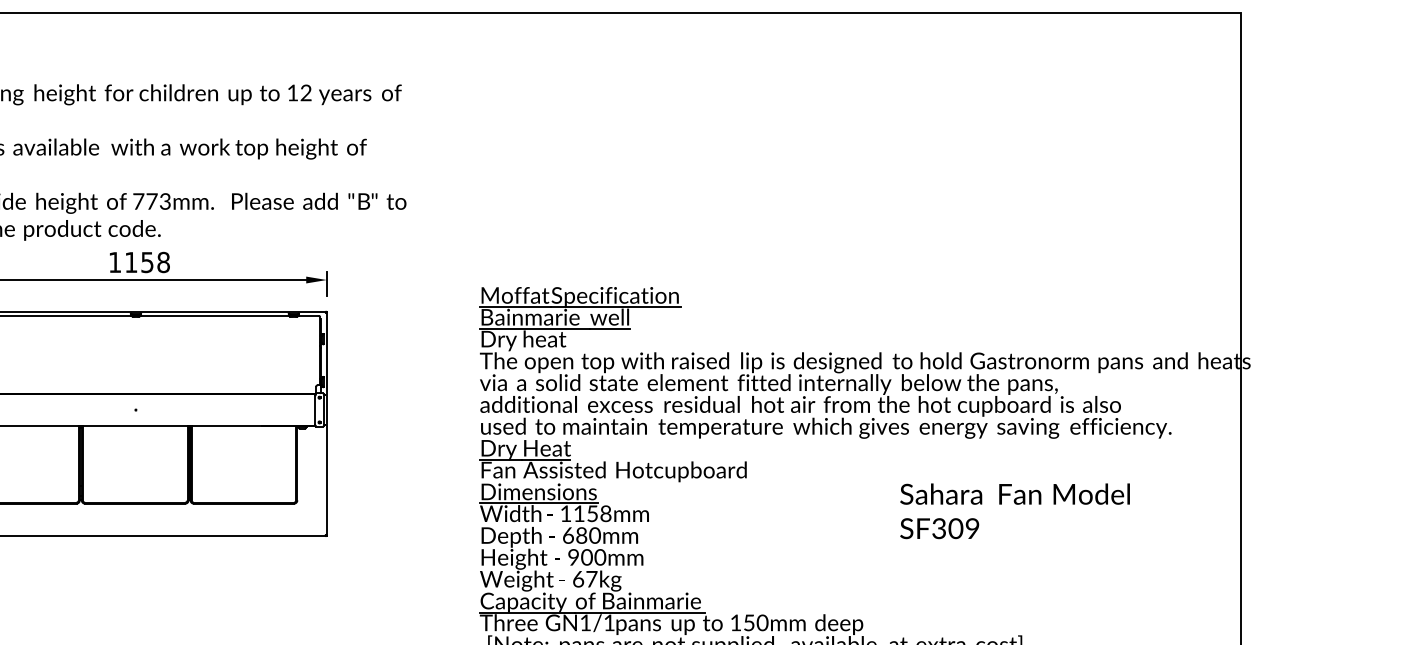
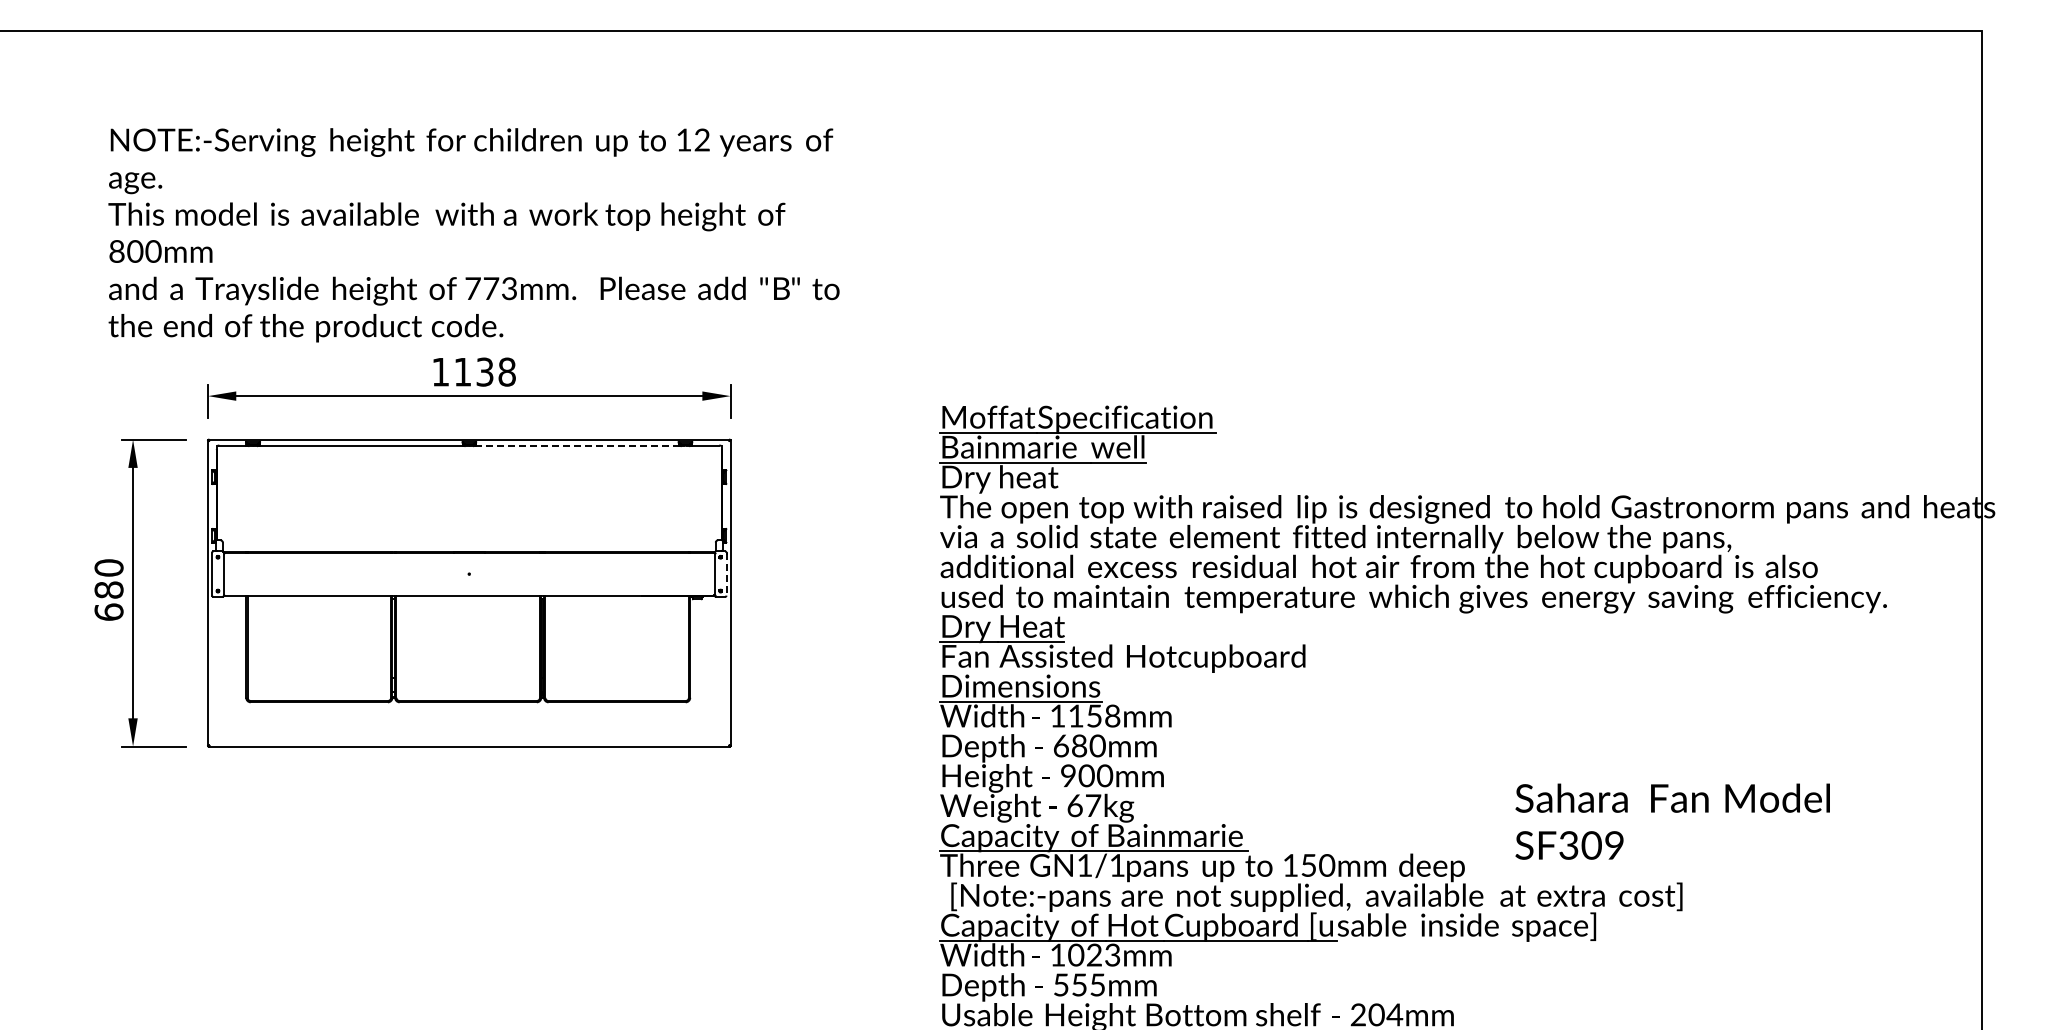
text: (147, 262) -> (485, 371), 1158 -> 1138
line: (214, 316) -> (576, 445), solid -> dashed
line: (323, 410) -> (726, 574), solid -> dashed
text: (1014, 511) -> (1672, 821), moved

